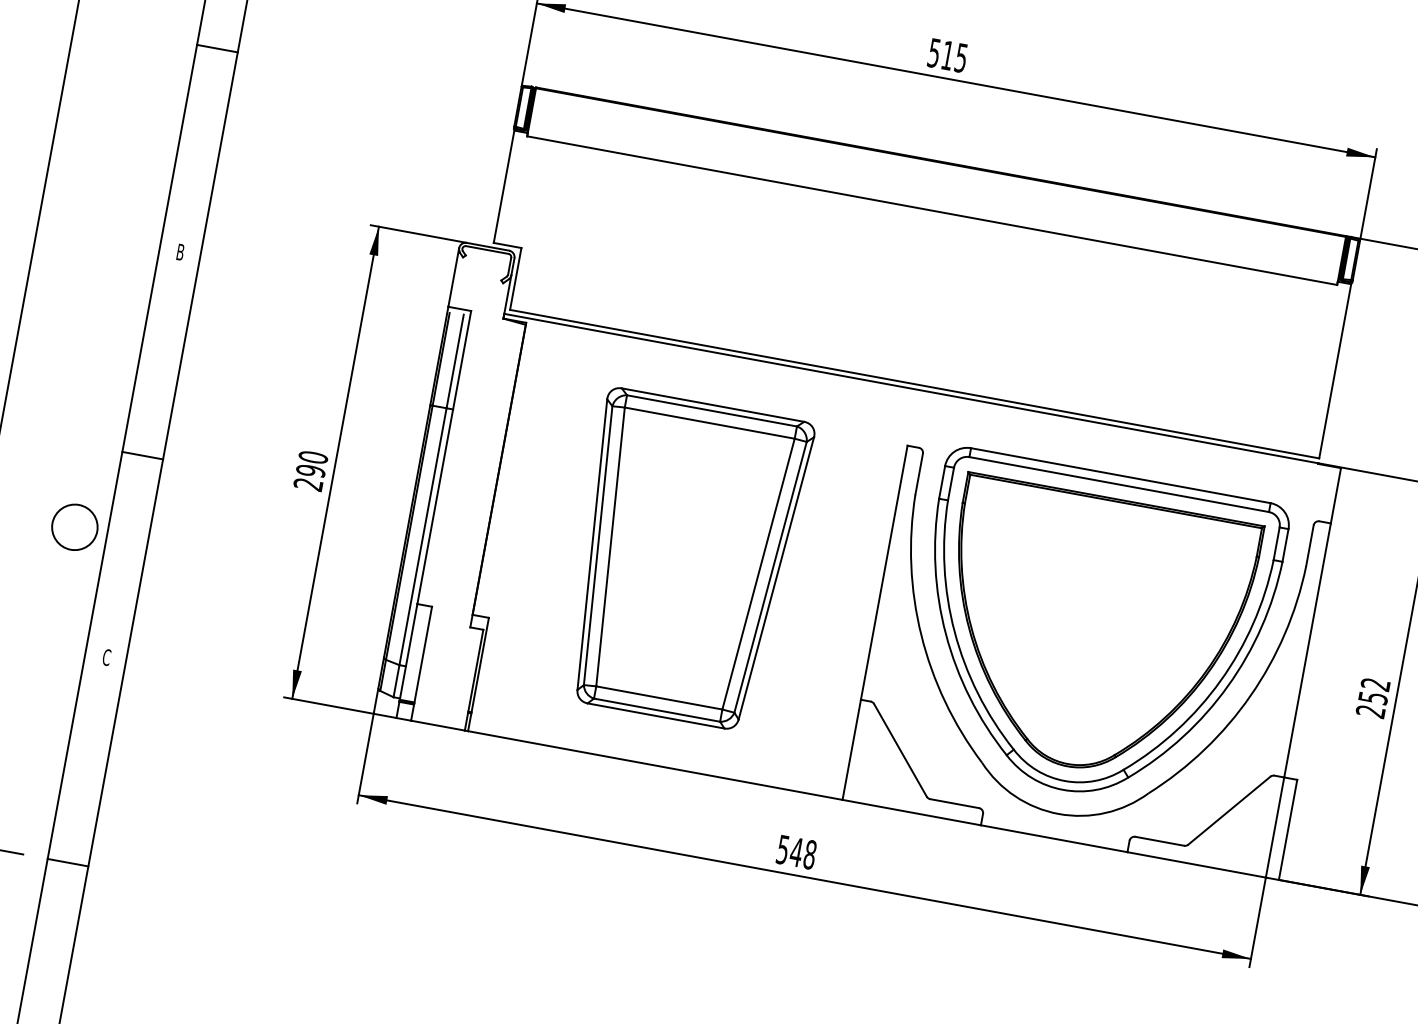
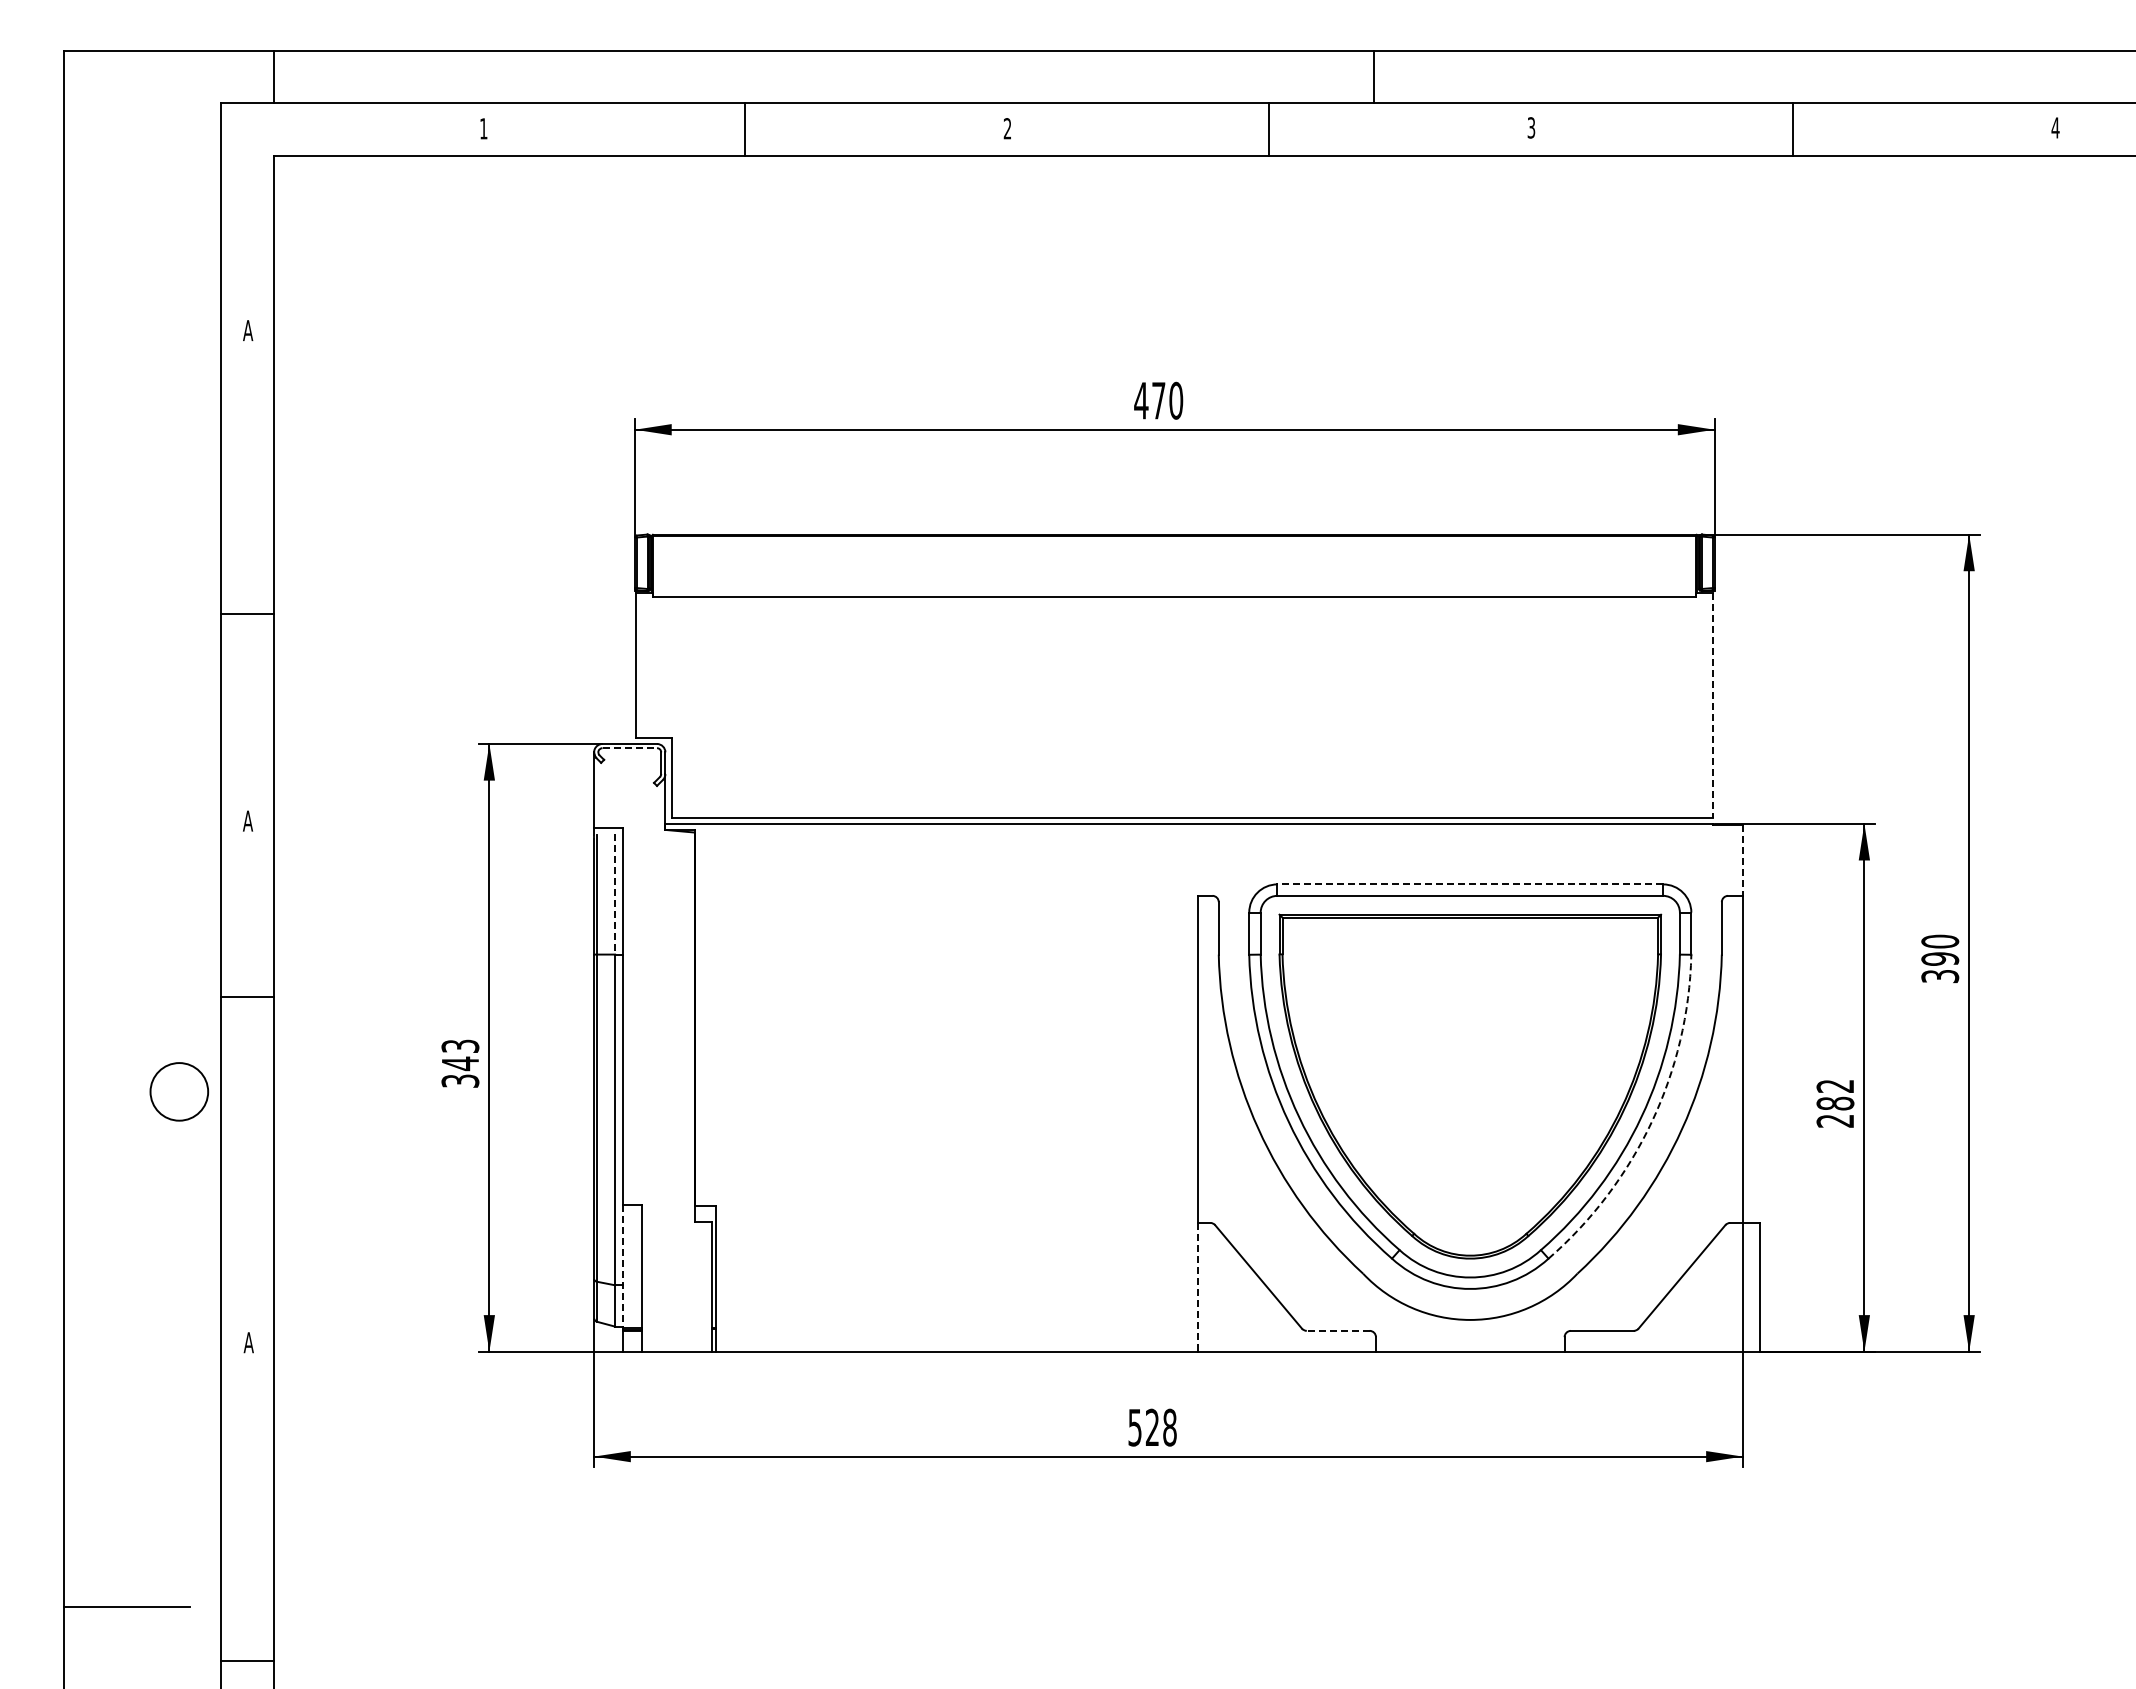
line: (217, 48) -> (247, 614), moved
text: (947, 55) -> (1158, 400), 515 -> 470
line: (487, 250) -> (630, 748), solid -> dashed
text: (180, 251) -> (248, 820), B -> A
line: (455, 361) -> (615, 894), solid -> dashed
line: (1335, 371) -> (1713, 705), solid -> dashed
line: (142, 456) -> (247, 997), moved
text: (310, 470) -> (460, 1063), 290 -> 343
line: (1120, 475) -> (1470, 884), solid -> dashed
line: (1335, 495) -> (1742, 860), solid -> dashed
circle: (75, 527) -> (179, 1091), moved
part: (684, 560) -> (946, 1089), removed
line: (408, 651) -> (623, 1266), solid -> dashed
text: (106, 657) -> (248, 1342), C -> A
arc: (1227, 685) -> (1651, 1121), solid -> dashed
text: (1373, 697) -> (1835, 1103), 252 -> 282
line: (851, 749) -> (1197, 1287), solid -> dashed
line: (954, 803) -> (1337, 1330), solid -> dashed
text: (796, 851) -> (1152, 1426), 548 -> 528
line: (67, 863) -> (247, 1661), moved

